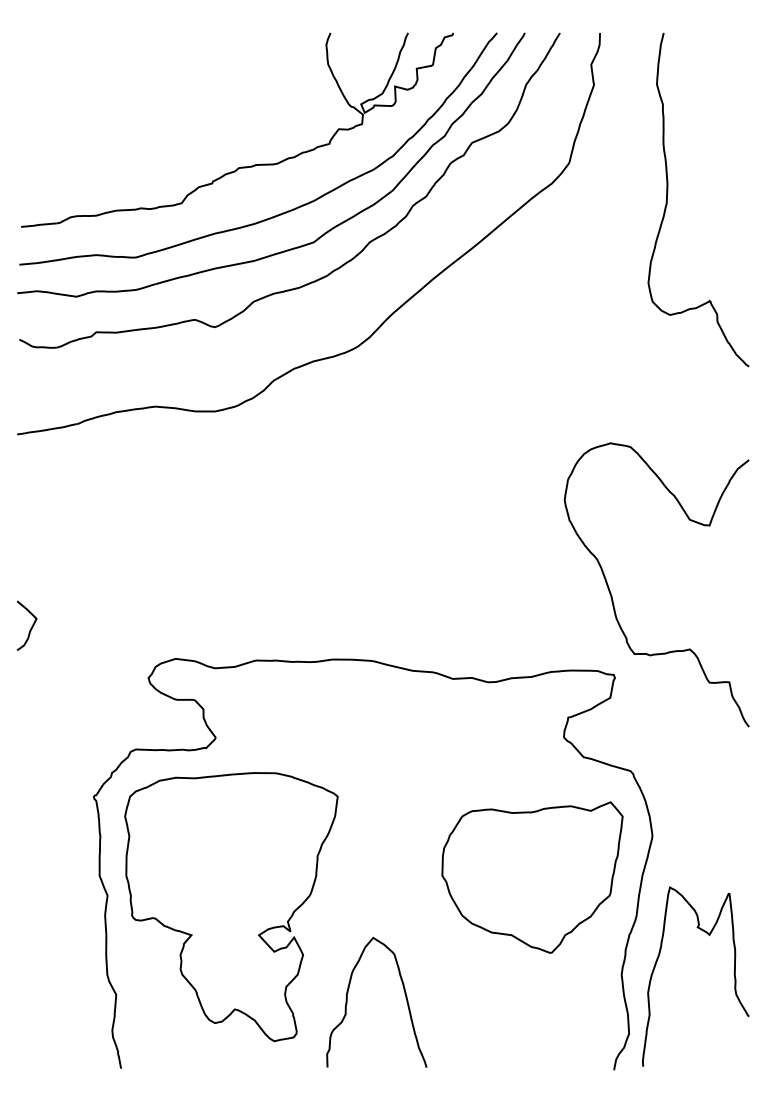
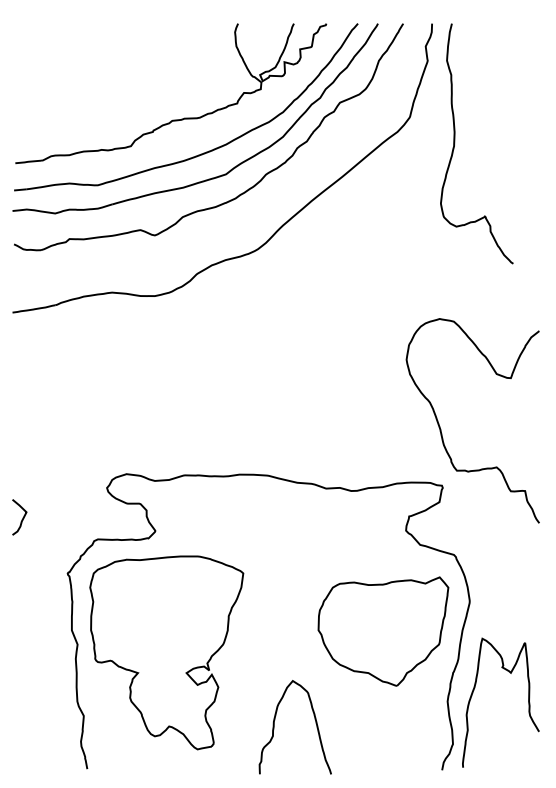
curve: (668, 199) -> (455, 143), moved
curve: (29, 628) -> (21, 519), moved
curve: (347, 1002) -> (274, 727), moved

